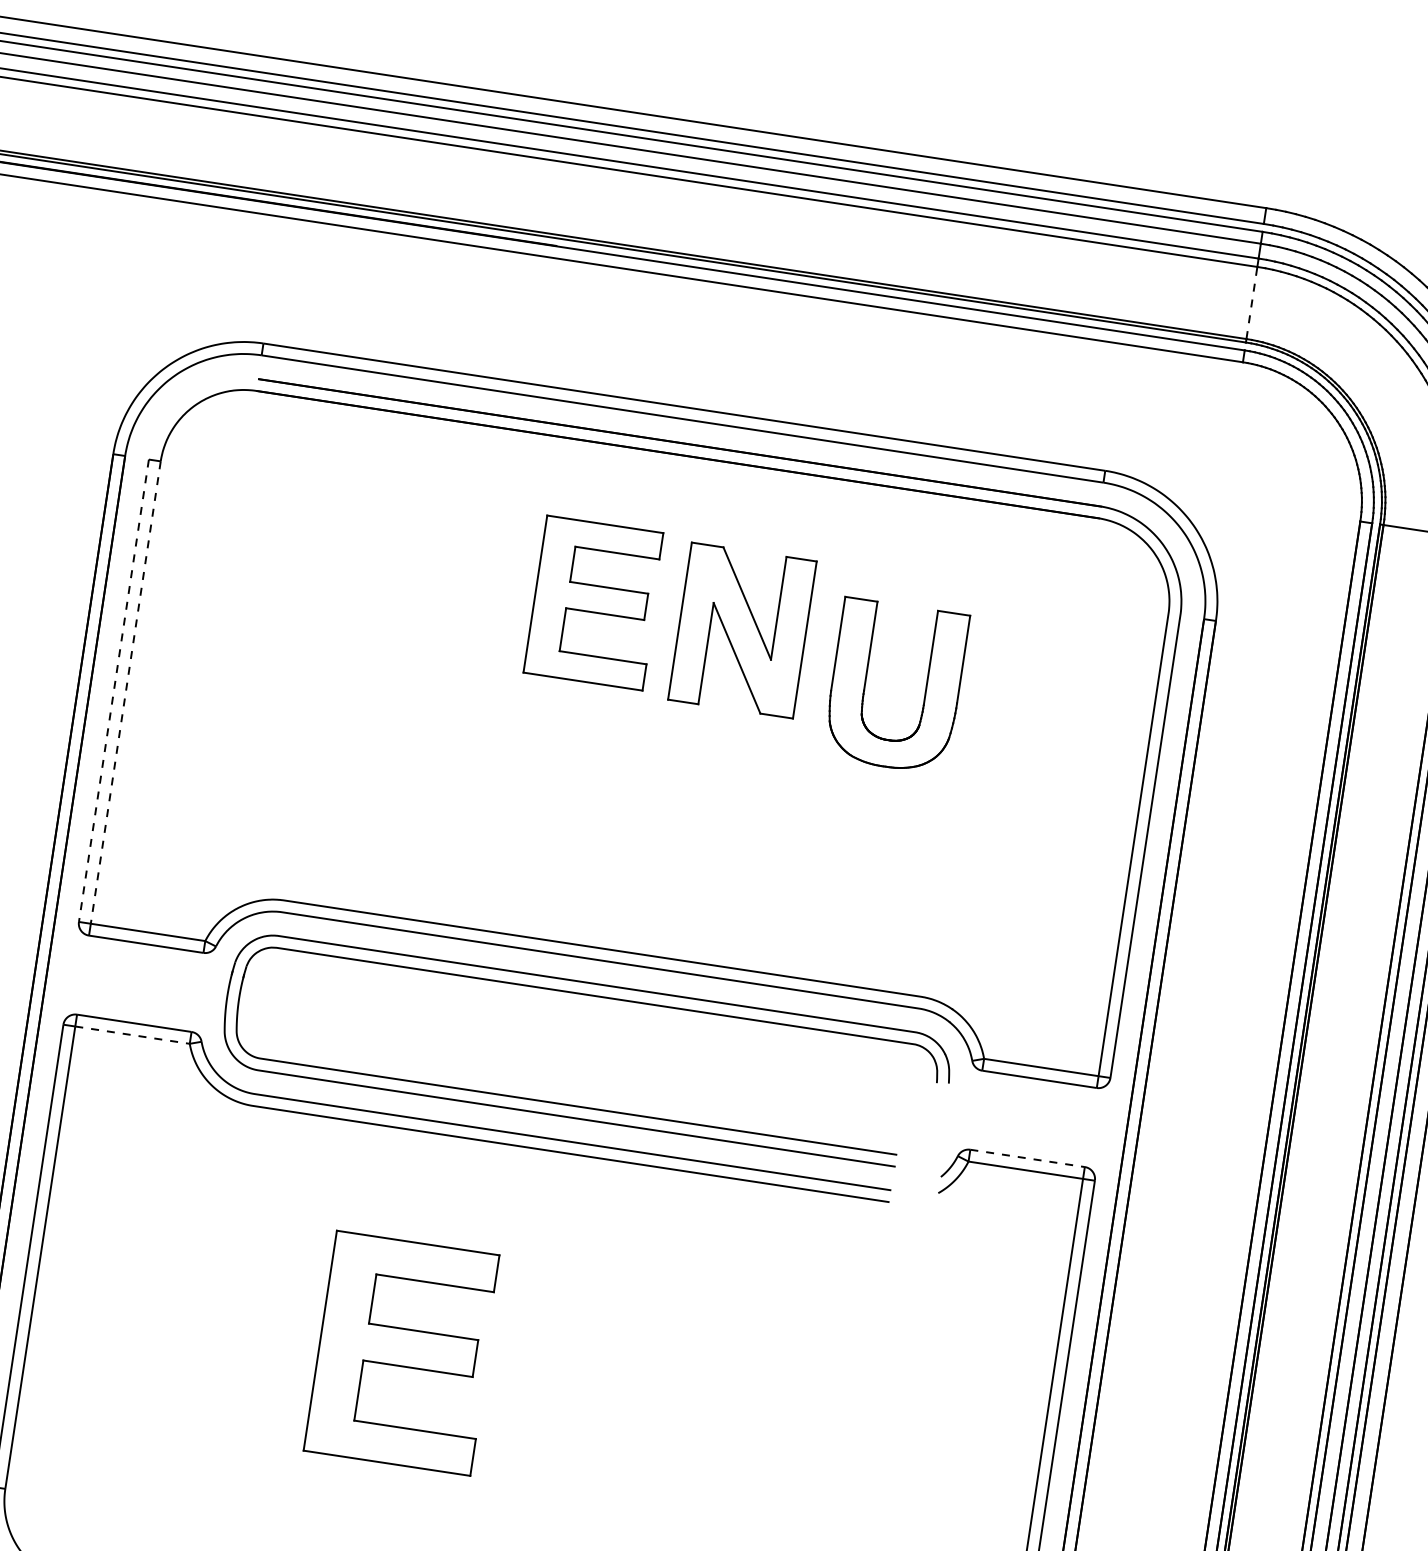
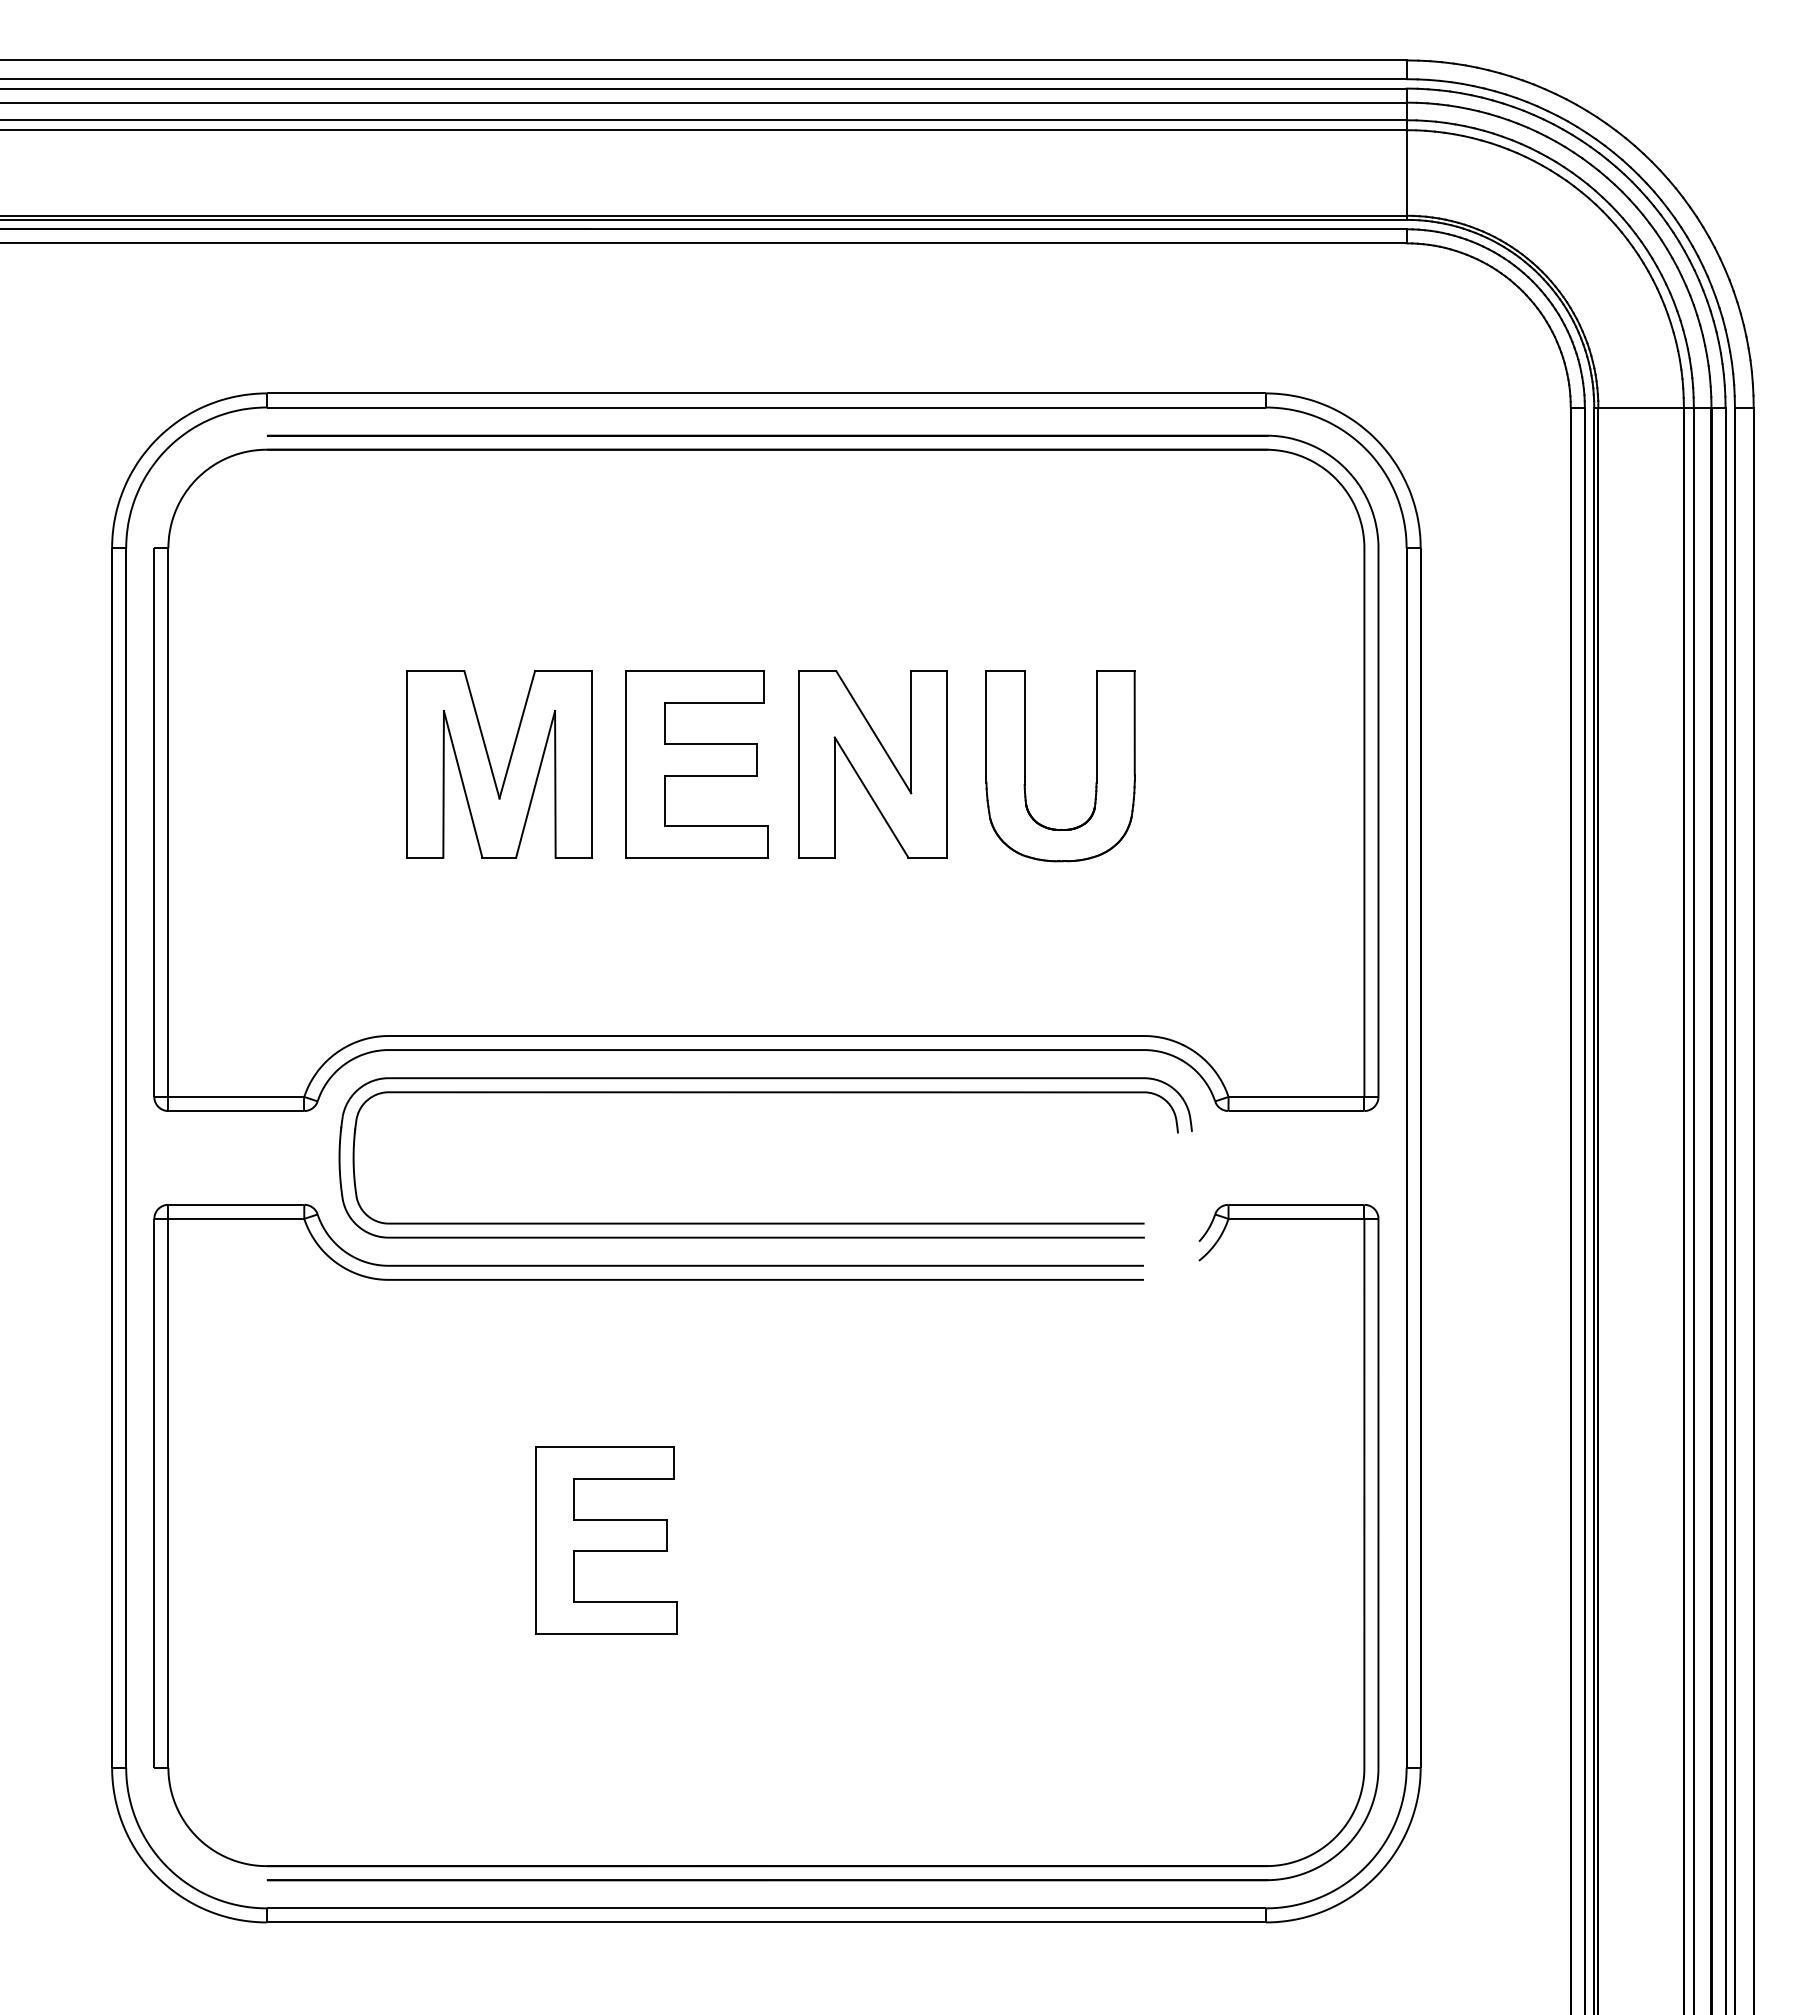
line: (1251, 303) -> (1406, 173), dashed -> solid
part: (594, 603) -> (696, 764), moved
part: (742, 630) -> (872, 764), moved
part: (866, 682) -> (1025, 766), moved
part: (405, 684) -> (491, 764), added
line: (113, 691) -> (154, 823), dashed -> solid
line: (125, 693) -> (168, 823), dashed -> solid
line: (132, 1034) -> (236, 1218), dashed -> solid
line: (1027, 1158) -> (1296, 1204), dashed -> solid
part: (403, 1353) -> (606, 1540), size x0.71

